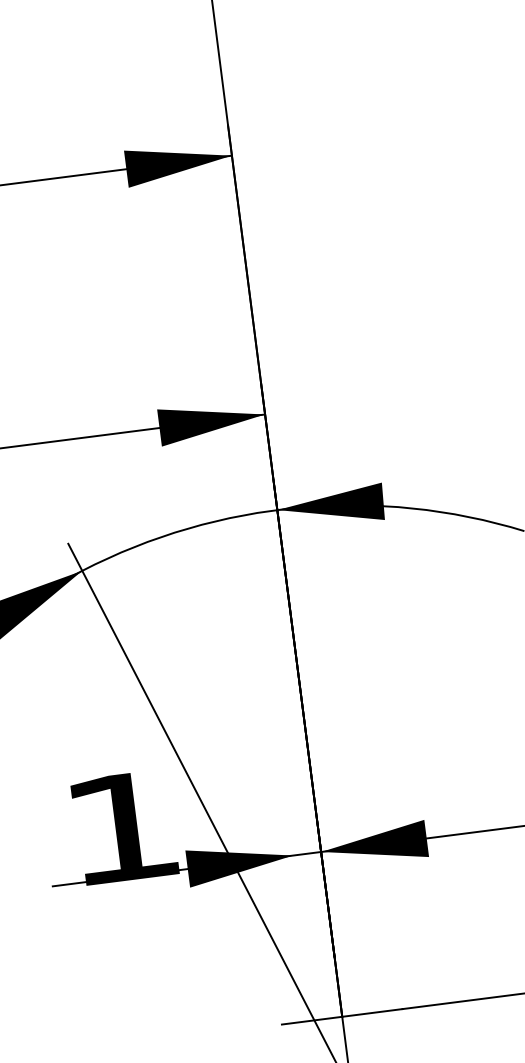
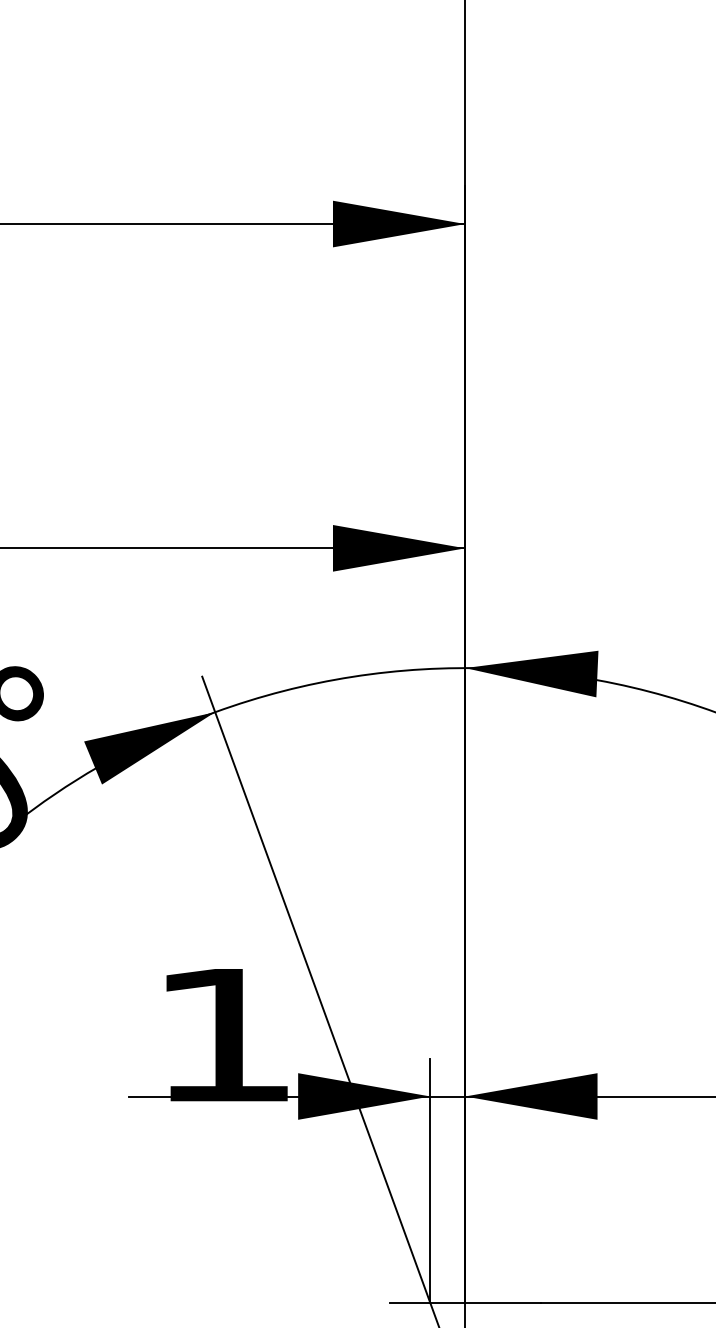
line: (301, 922) -> (430, 1180), added

